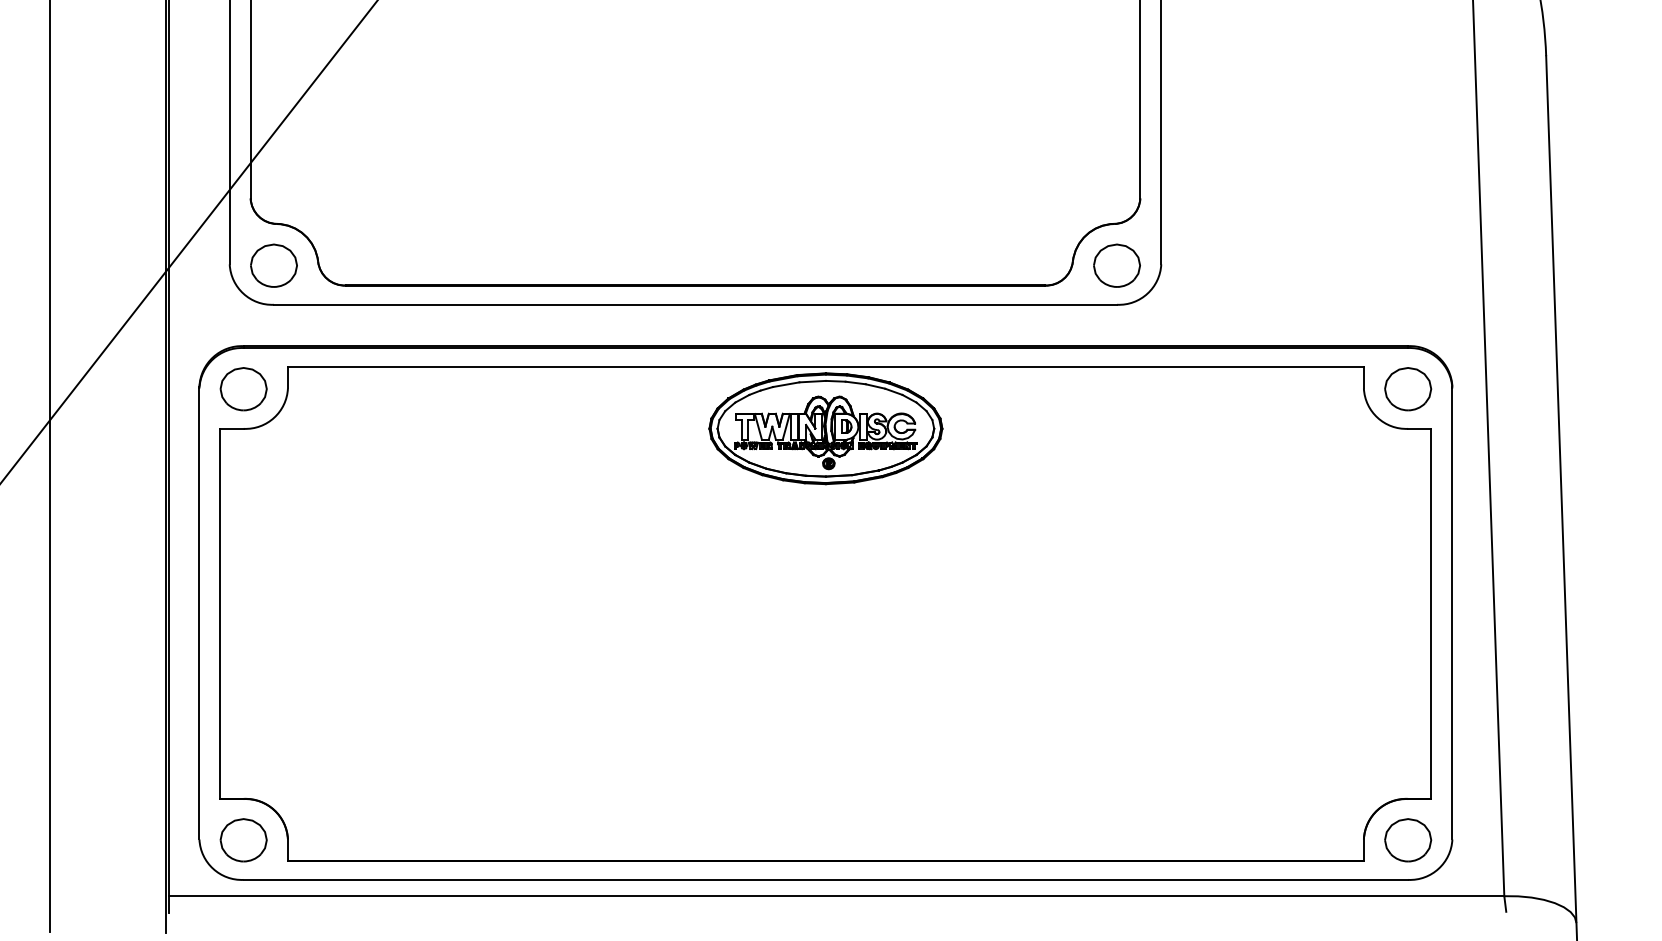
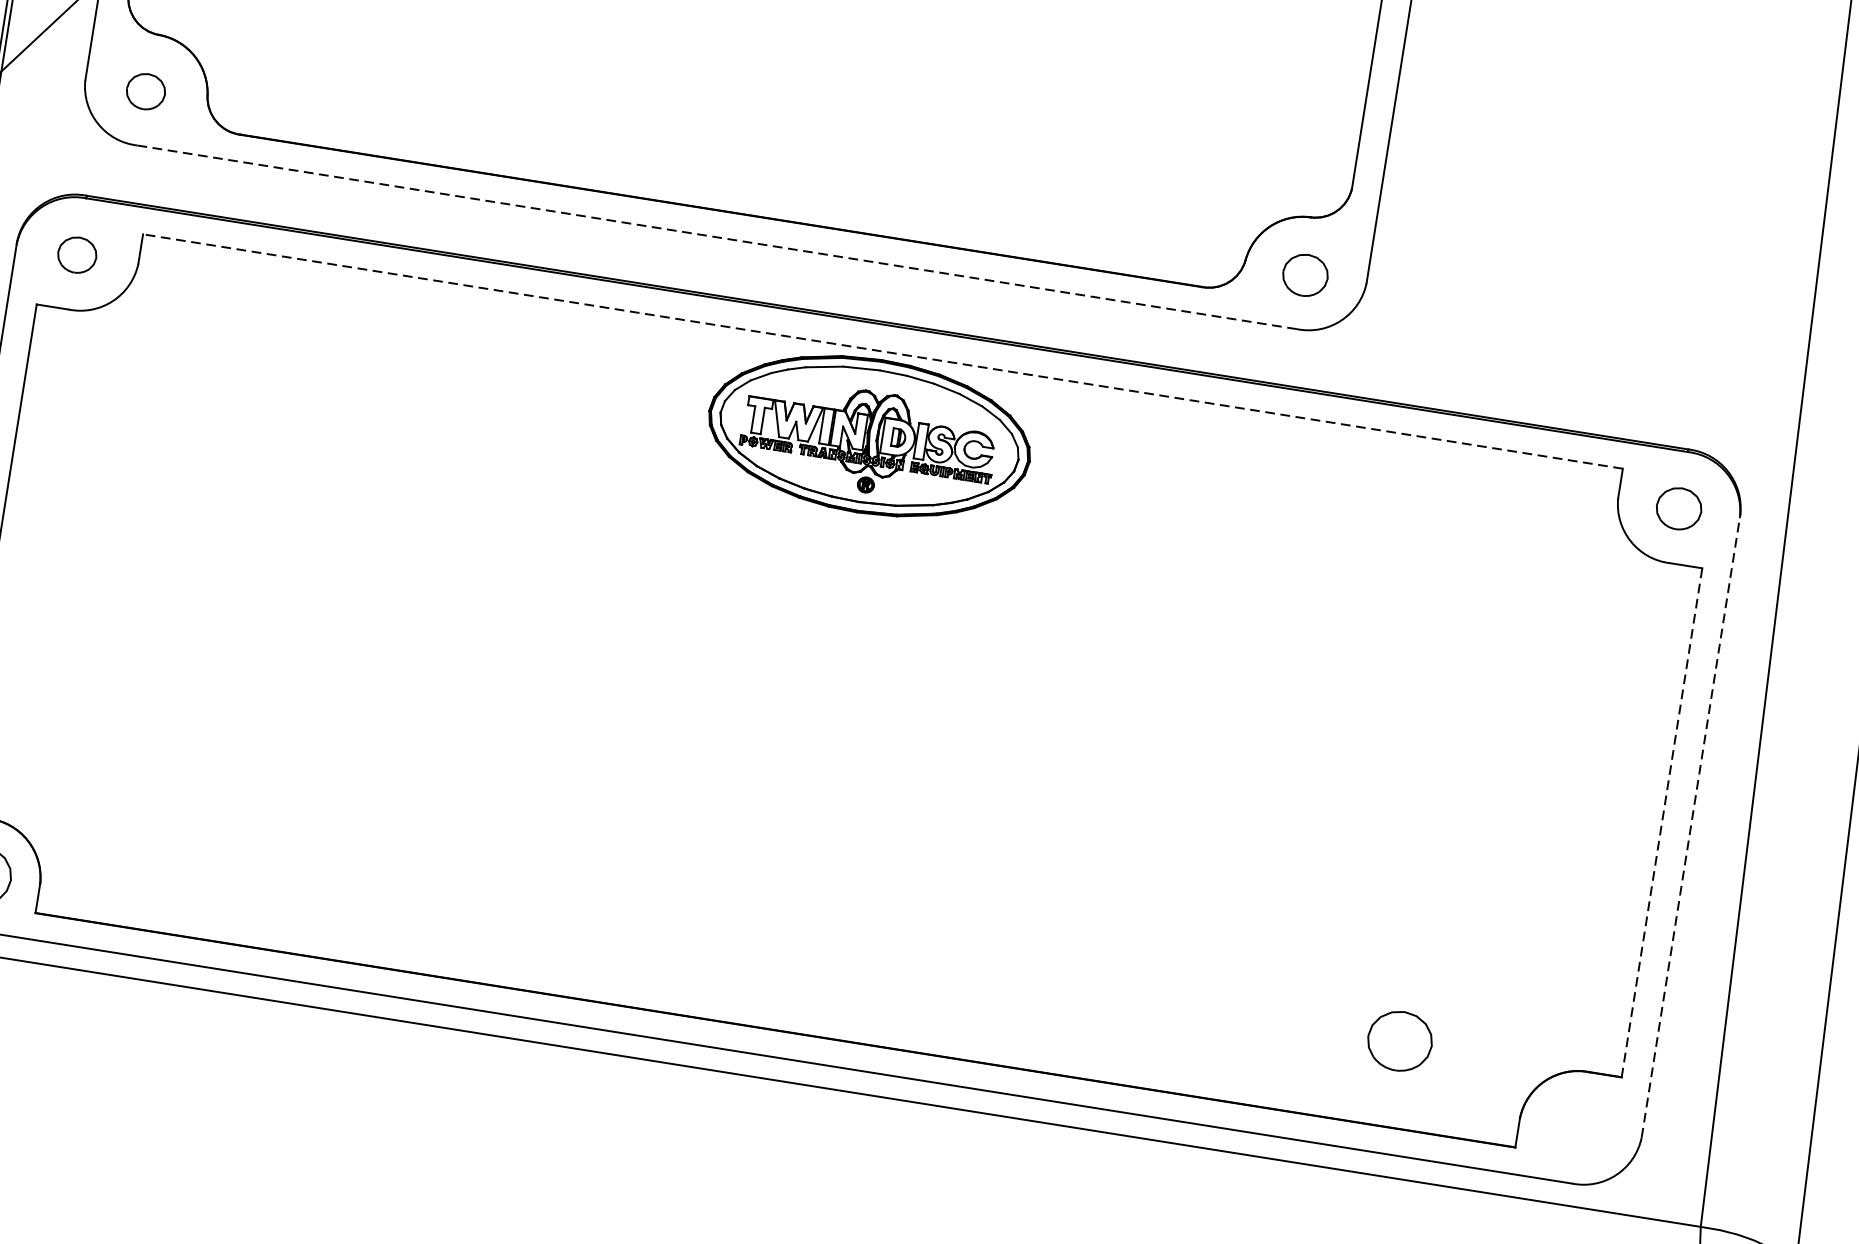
part: (273, 265) -> (145, 91), size x0.6
part: (1116, 265) -> (1304, 274), size x0.7
line: (695, 304) -> (717, 236), solid -> dashed
line: (825, 367) -> (882, 351), solid -> dashed
part: (243, 389) -> (77, 255), size x0.6
part: (1408, 389) -> (1679, 509), size x0.7
line: (1431, 613) -> (1662, 822), solid -> dashed
line: (1452, 613) -> (1691, 826), solid -> dashed
part: (1408, 840) -> (1400, 1041), moved

